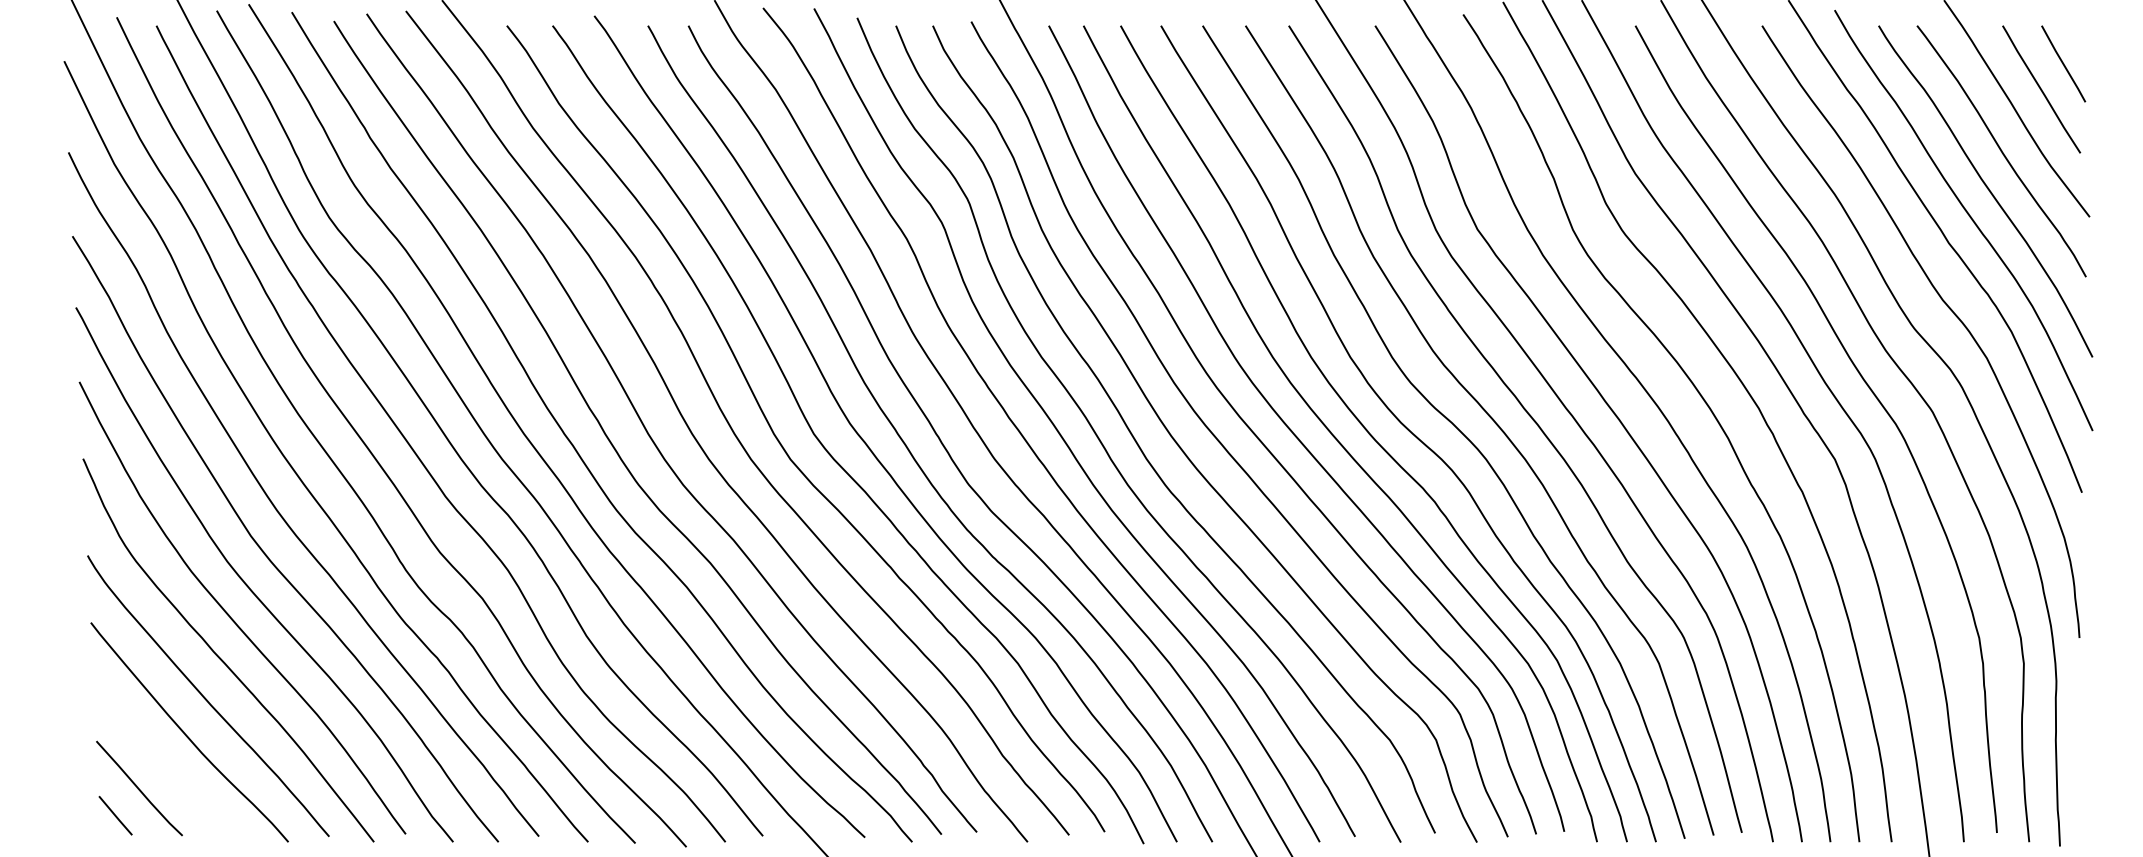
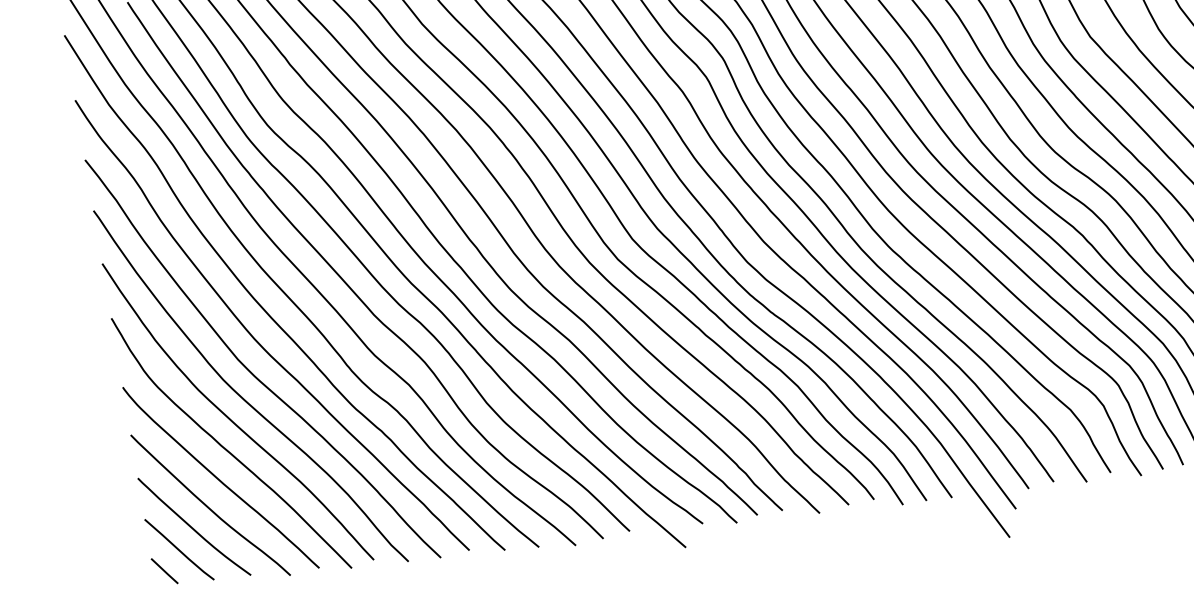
curve: (161, 760) -> (192, 527), added

